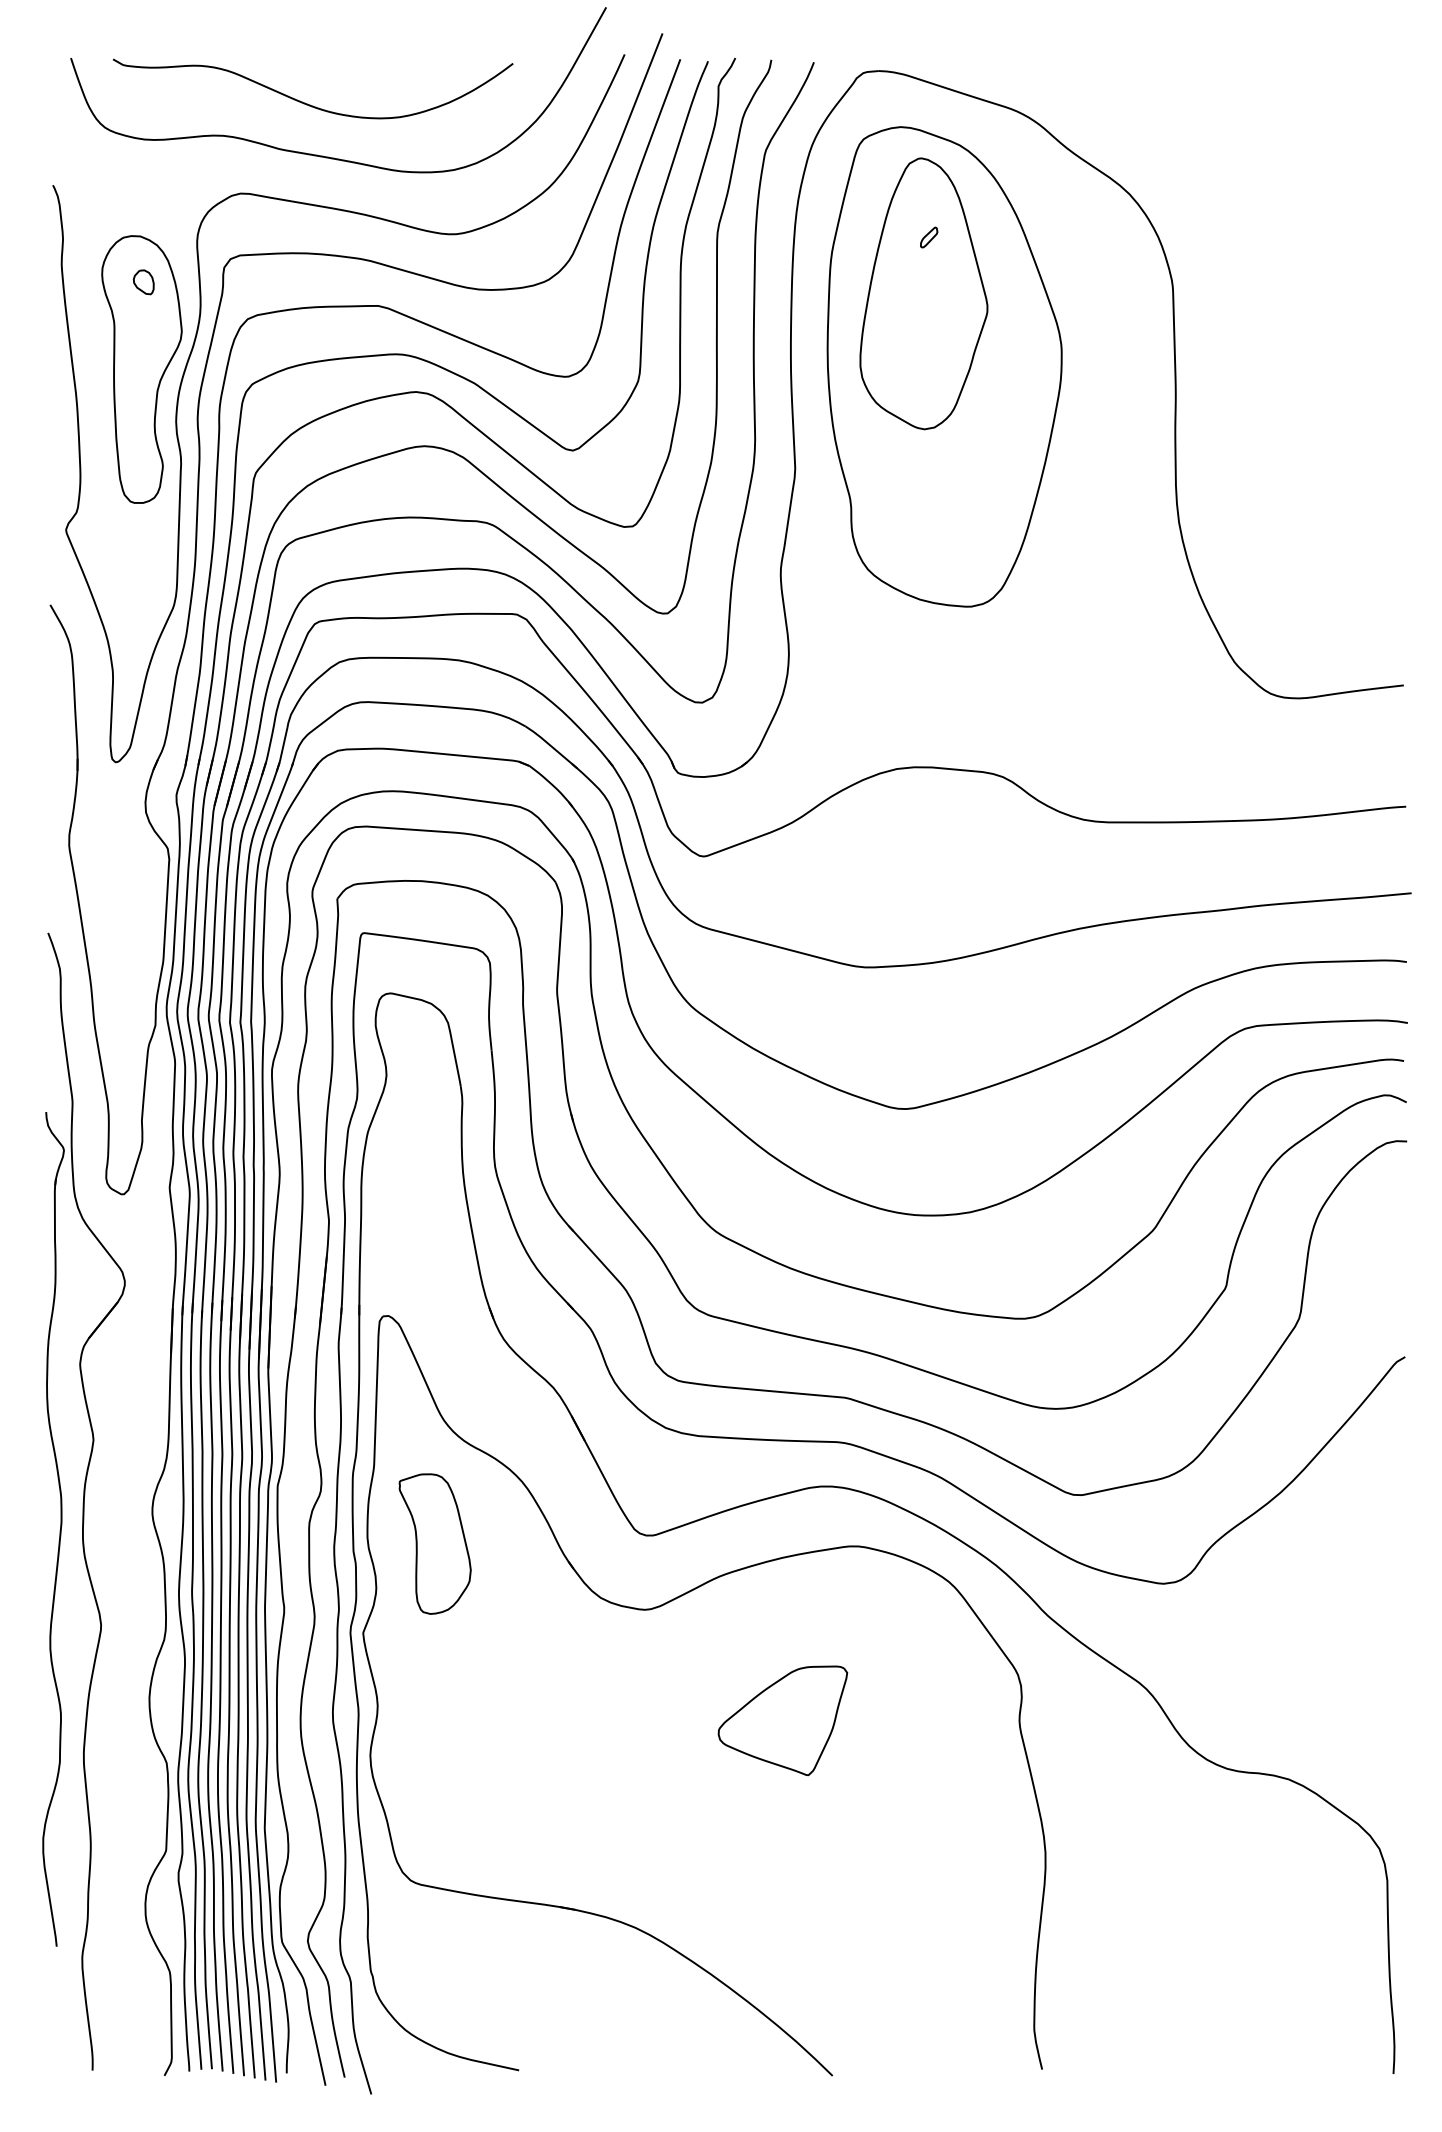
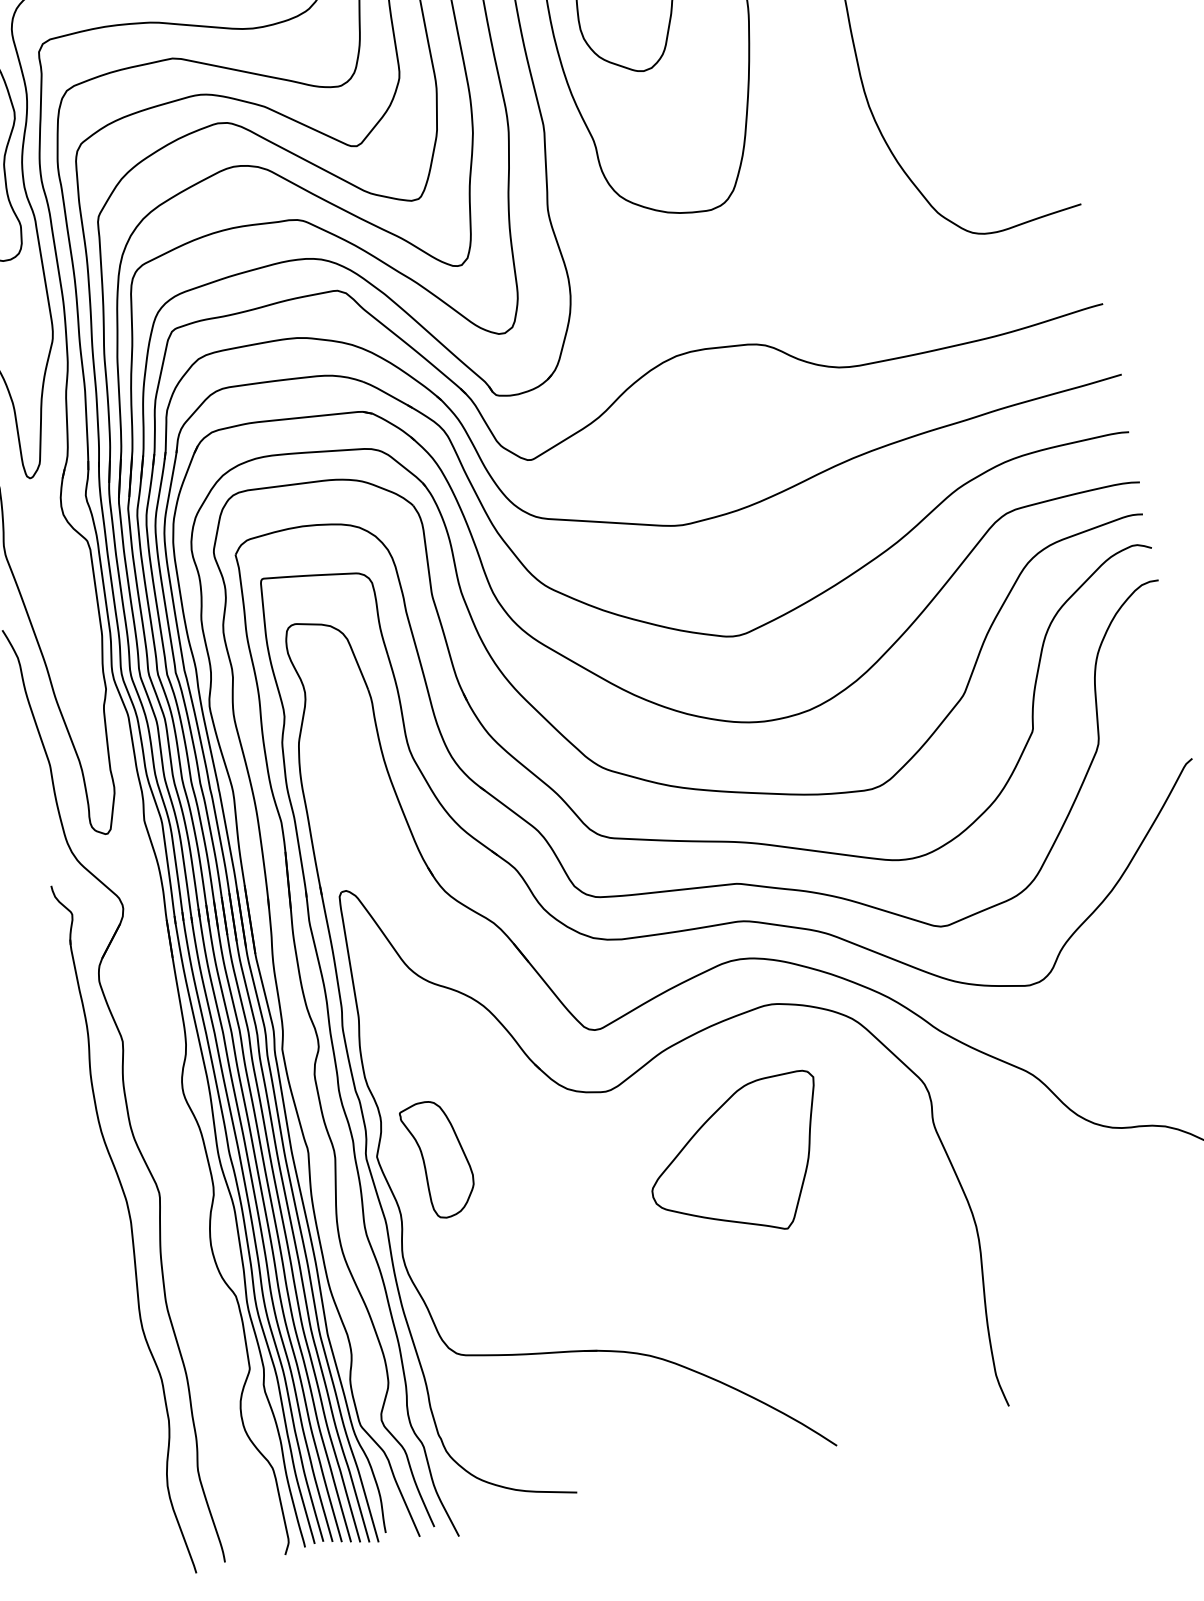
part: (59, 1530) -> (130, 1229), moved
part: (434, 1543) -> (438, 1158), moved
part: (782, 1720) -> (737, 1160), size x1.67

